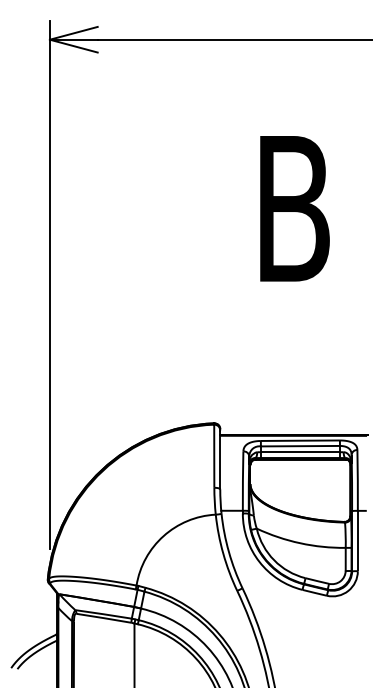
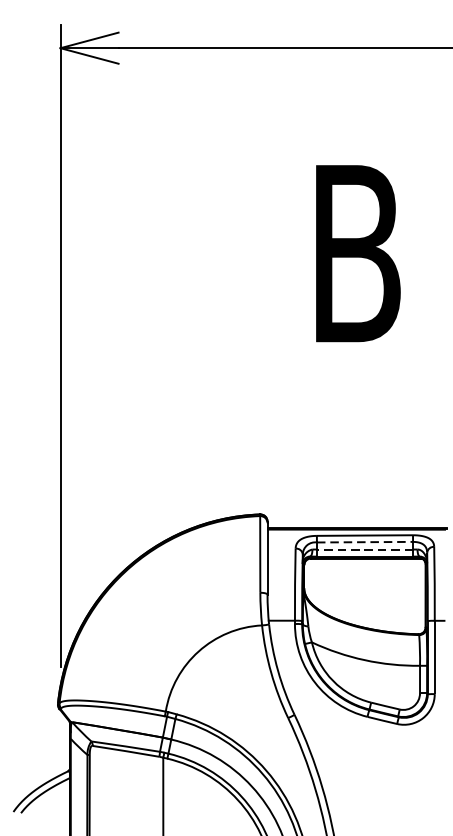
line: (300, 446) -> (365, 542), solid -> dashed
line: (300, 452) -> (365, 549), solid -> dashed

